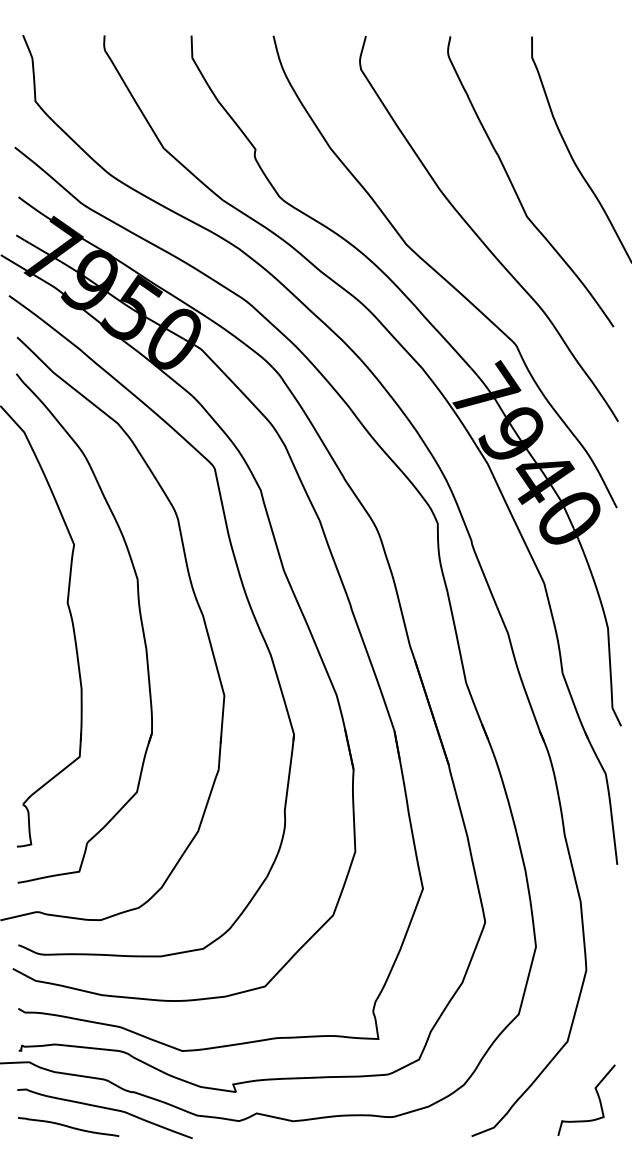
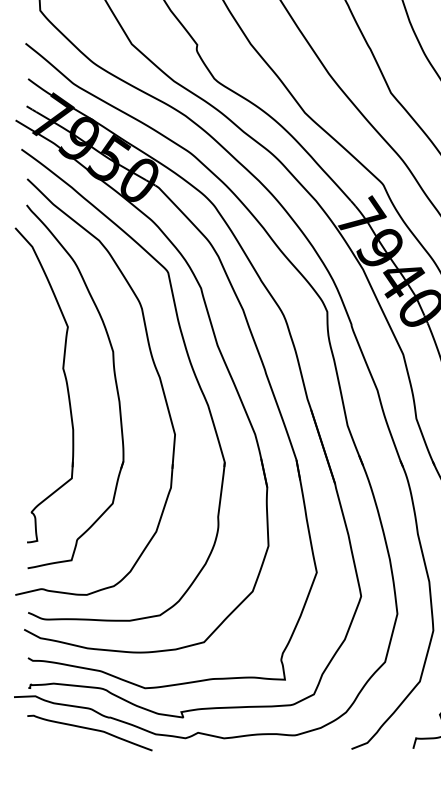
curve: (68, 1126) -> (63, 742), removed

